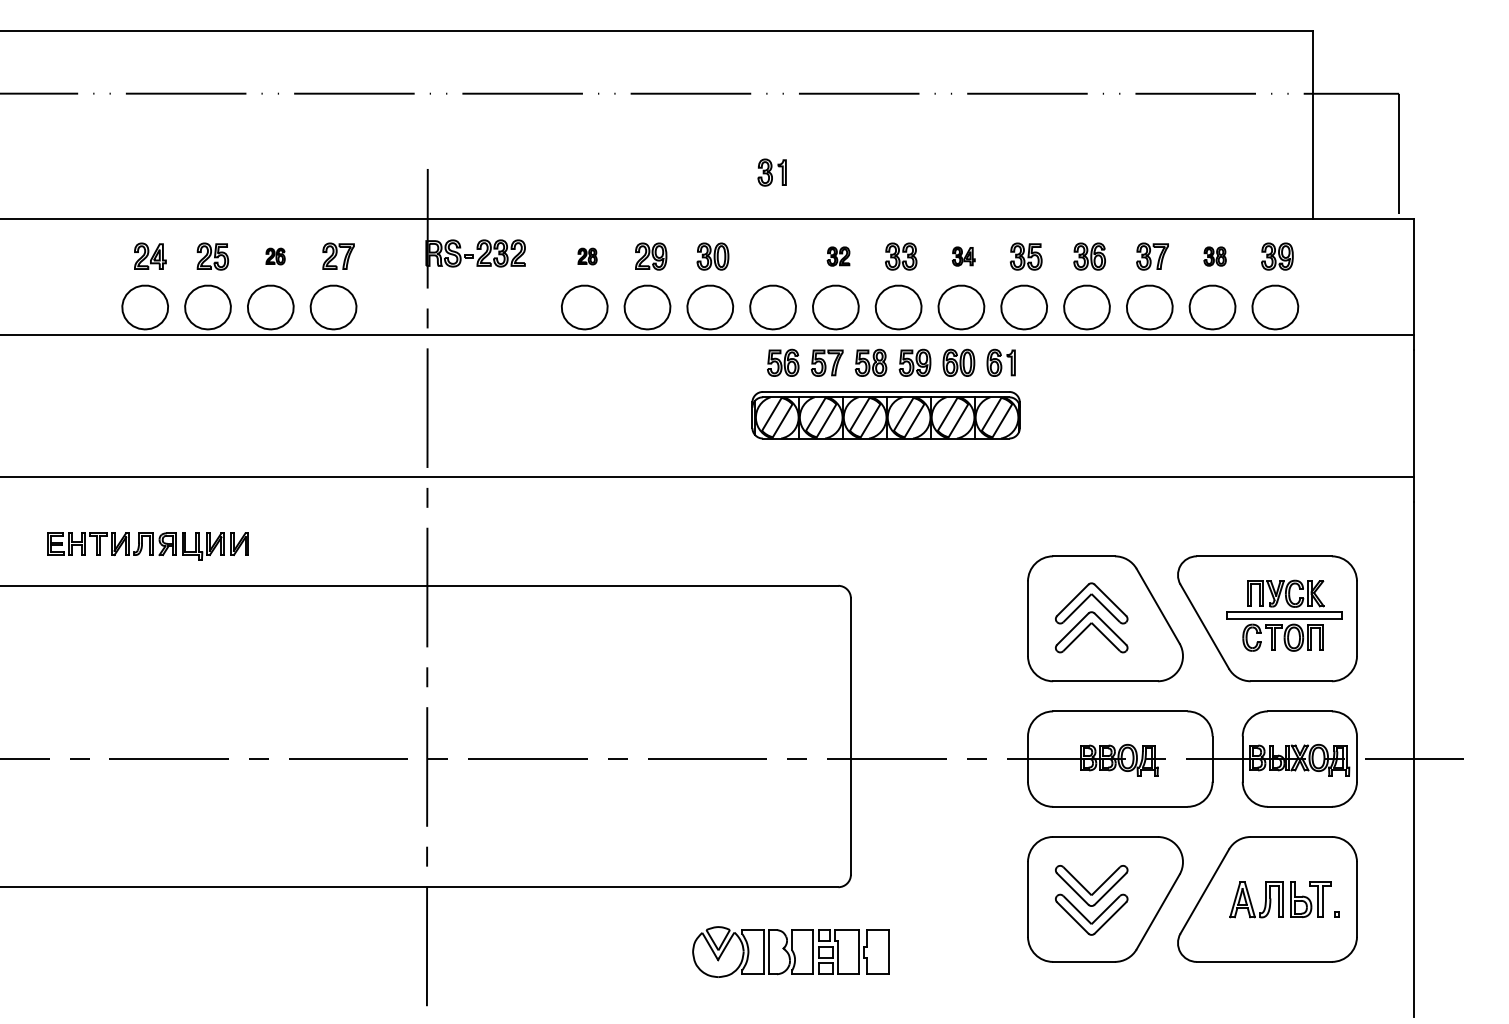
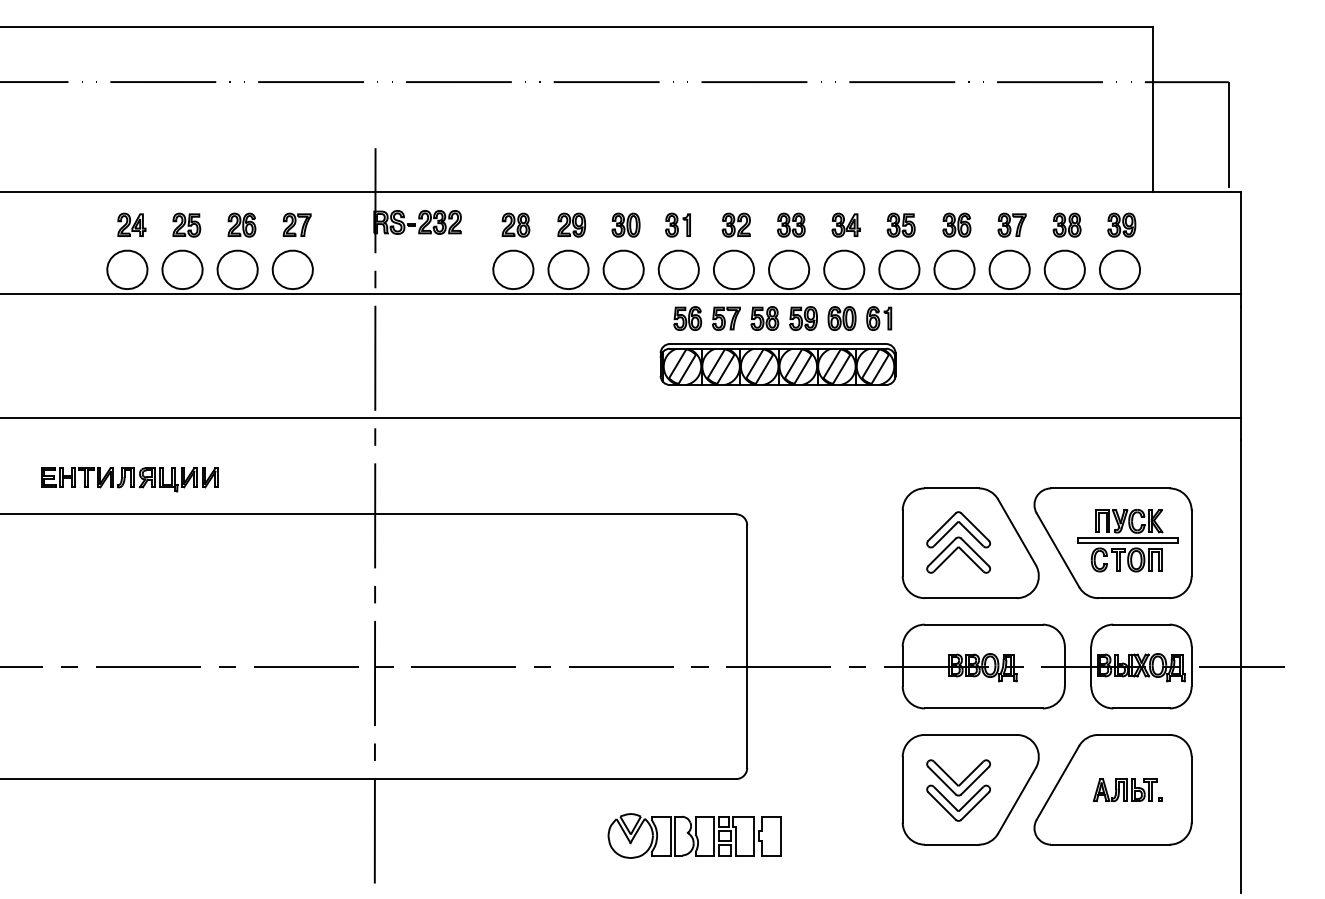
part: (771, 172) -> (677, 225), moved
part: (275, 256) -> (241, 225), size x1.67
part: (587, 256) -> (515, 225), size x1.67
part: (838, 256) -> (736, 225), size x1.43
part: (963, 256) -> (846, 225), size x1.43
part: (1214, 256) -> (1066, 225), size x1.43
part: (1283, 899) -> (1127, 789), size x0.71

